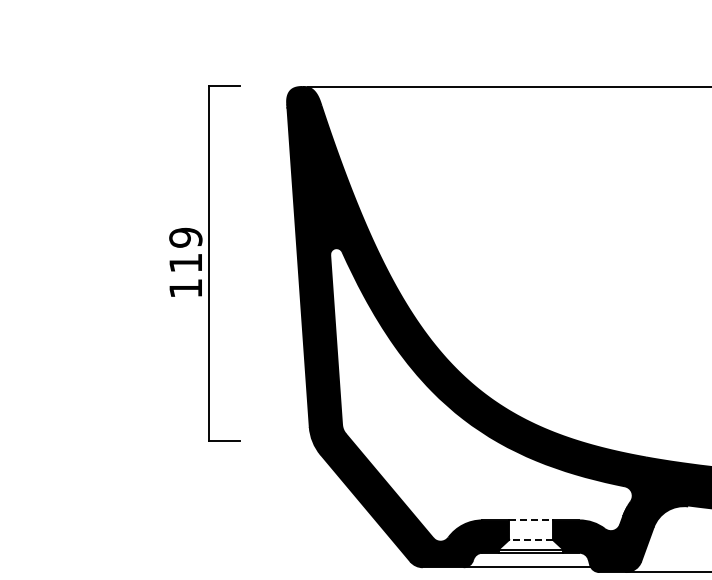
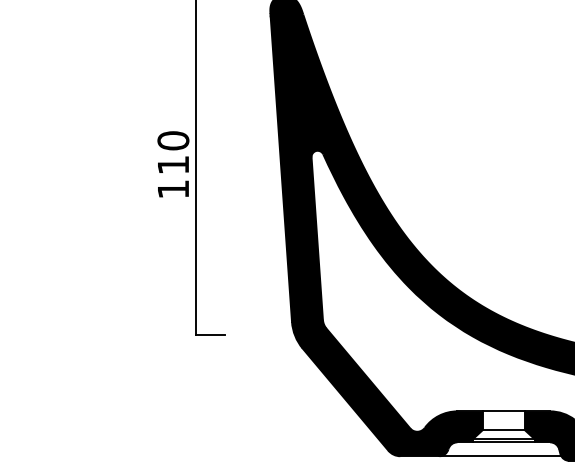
text: (185, 237) -> (173, 140), 119 -> 110
line: (530, 520) -> (503, 411), dashed -> solid
line: (530, 539) -> (503, 429), dashed -> solid

